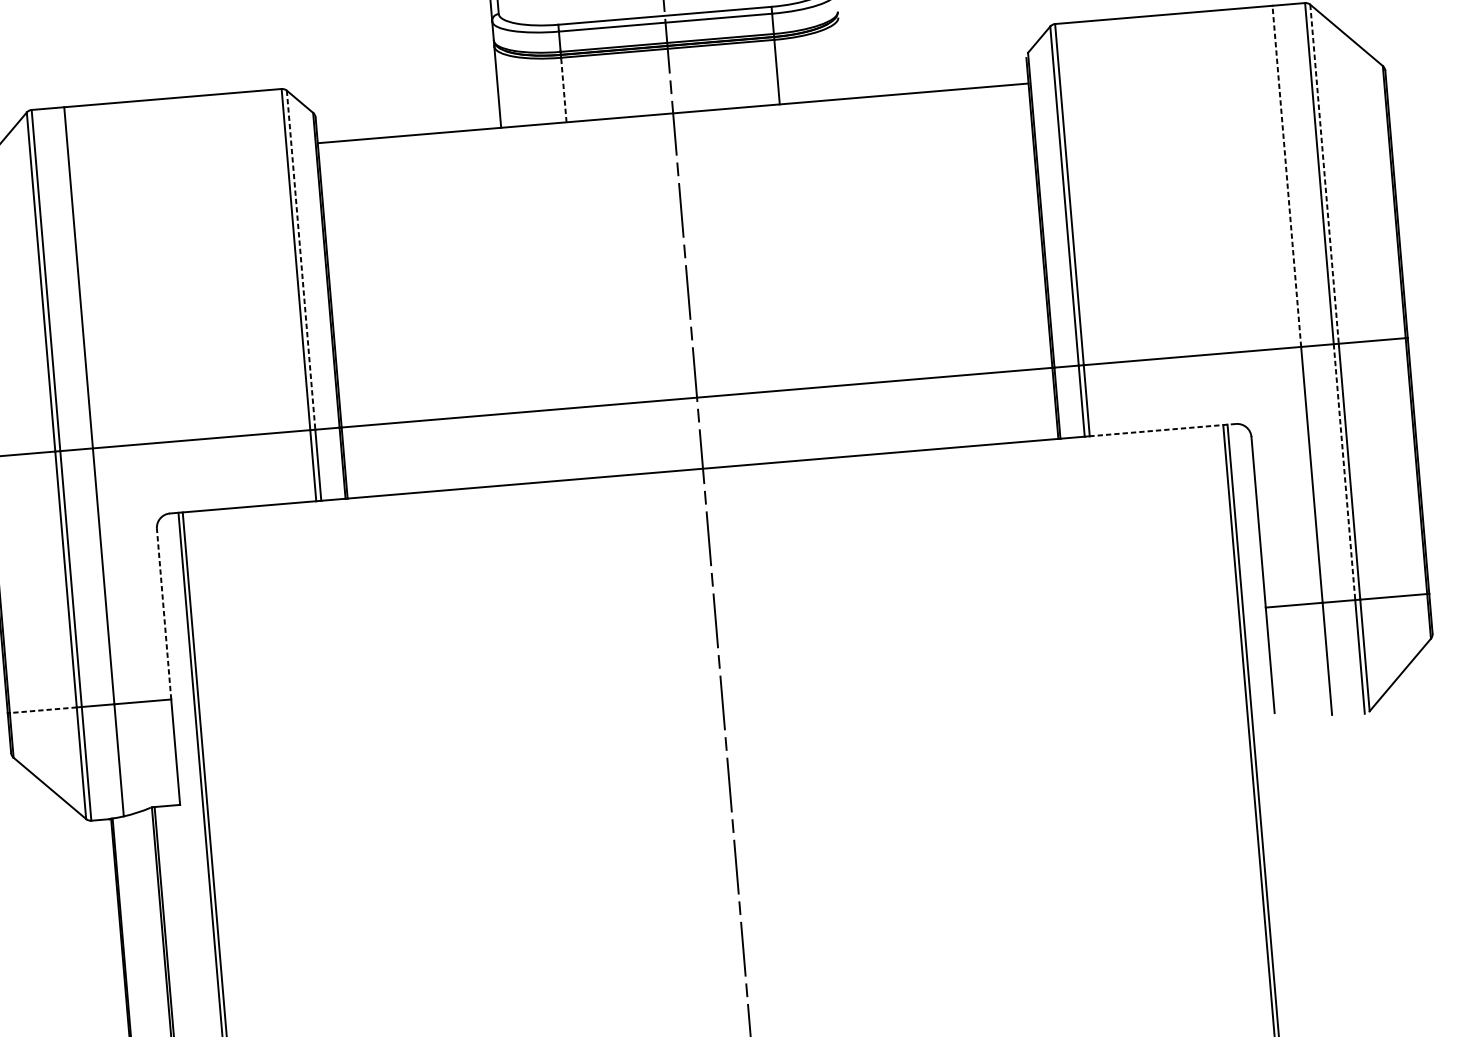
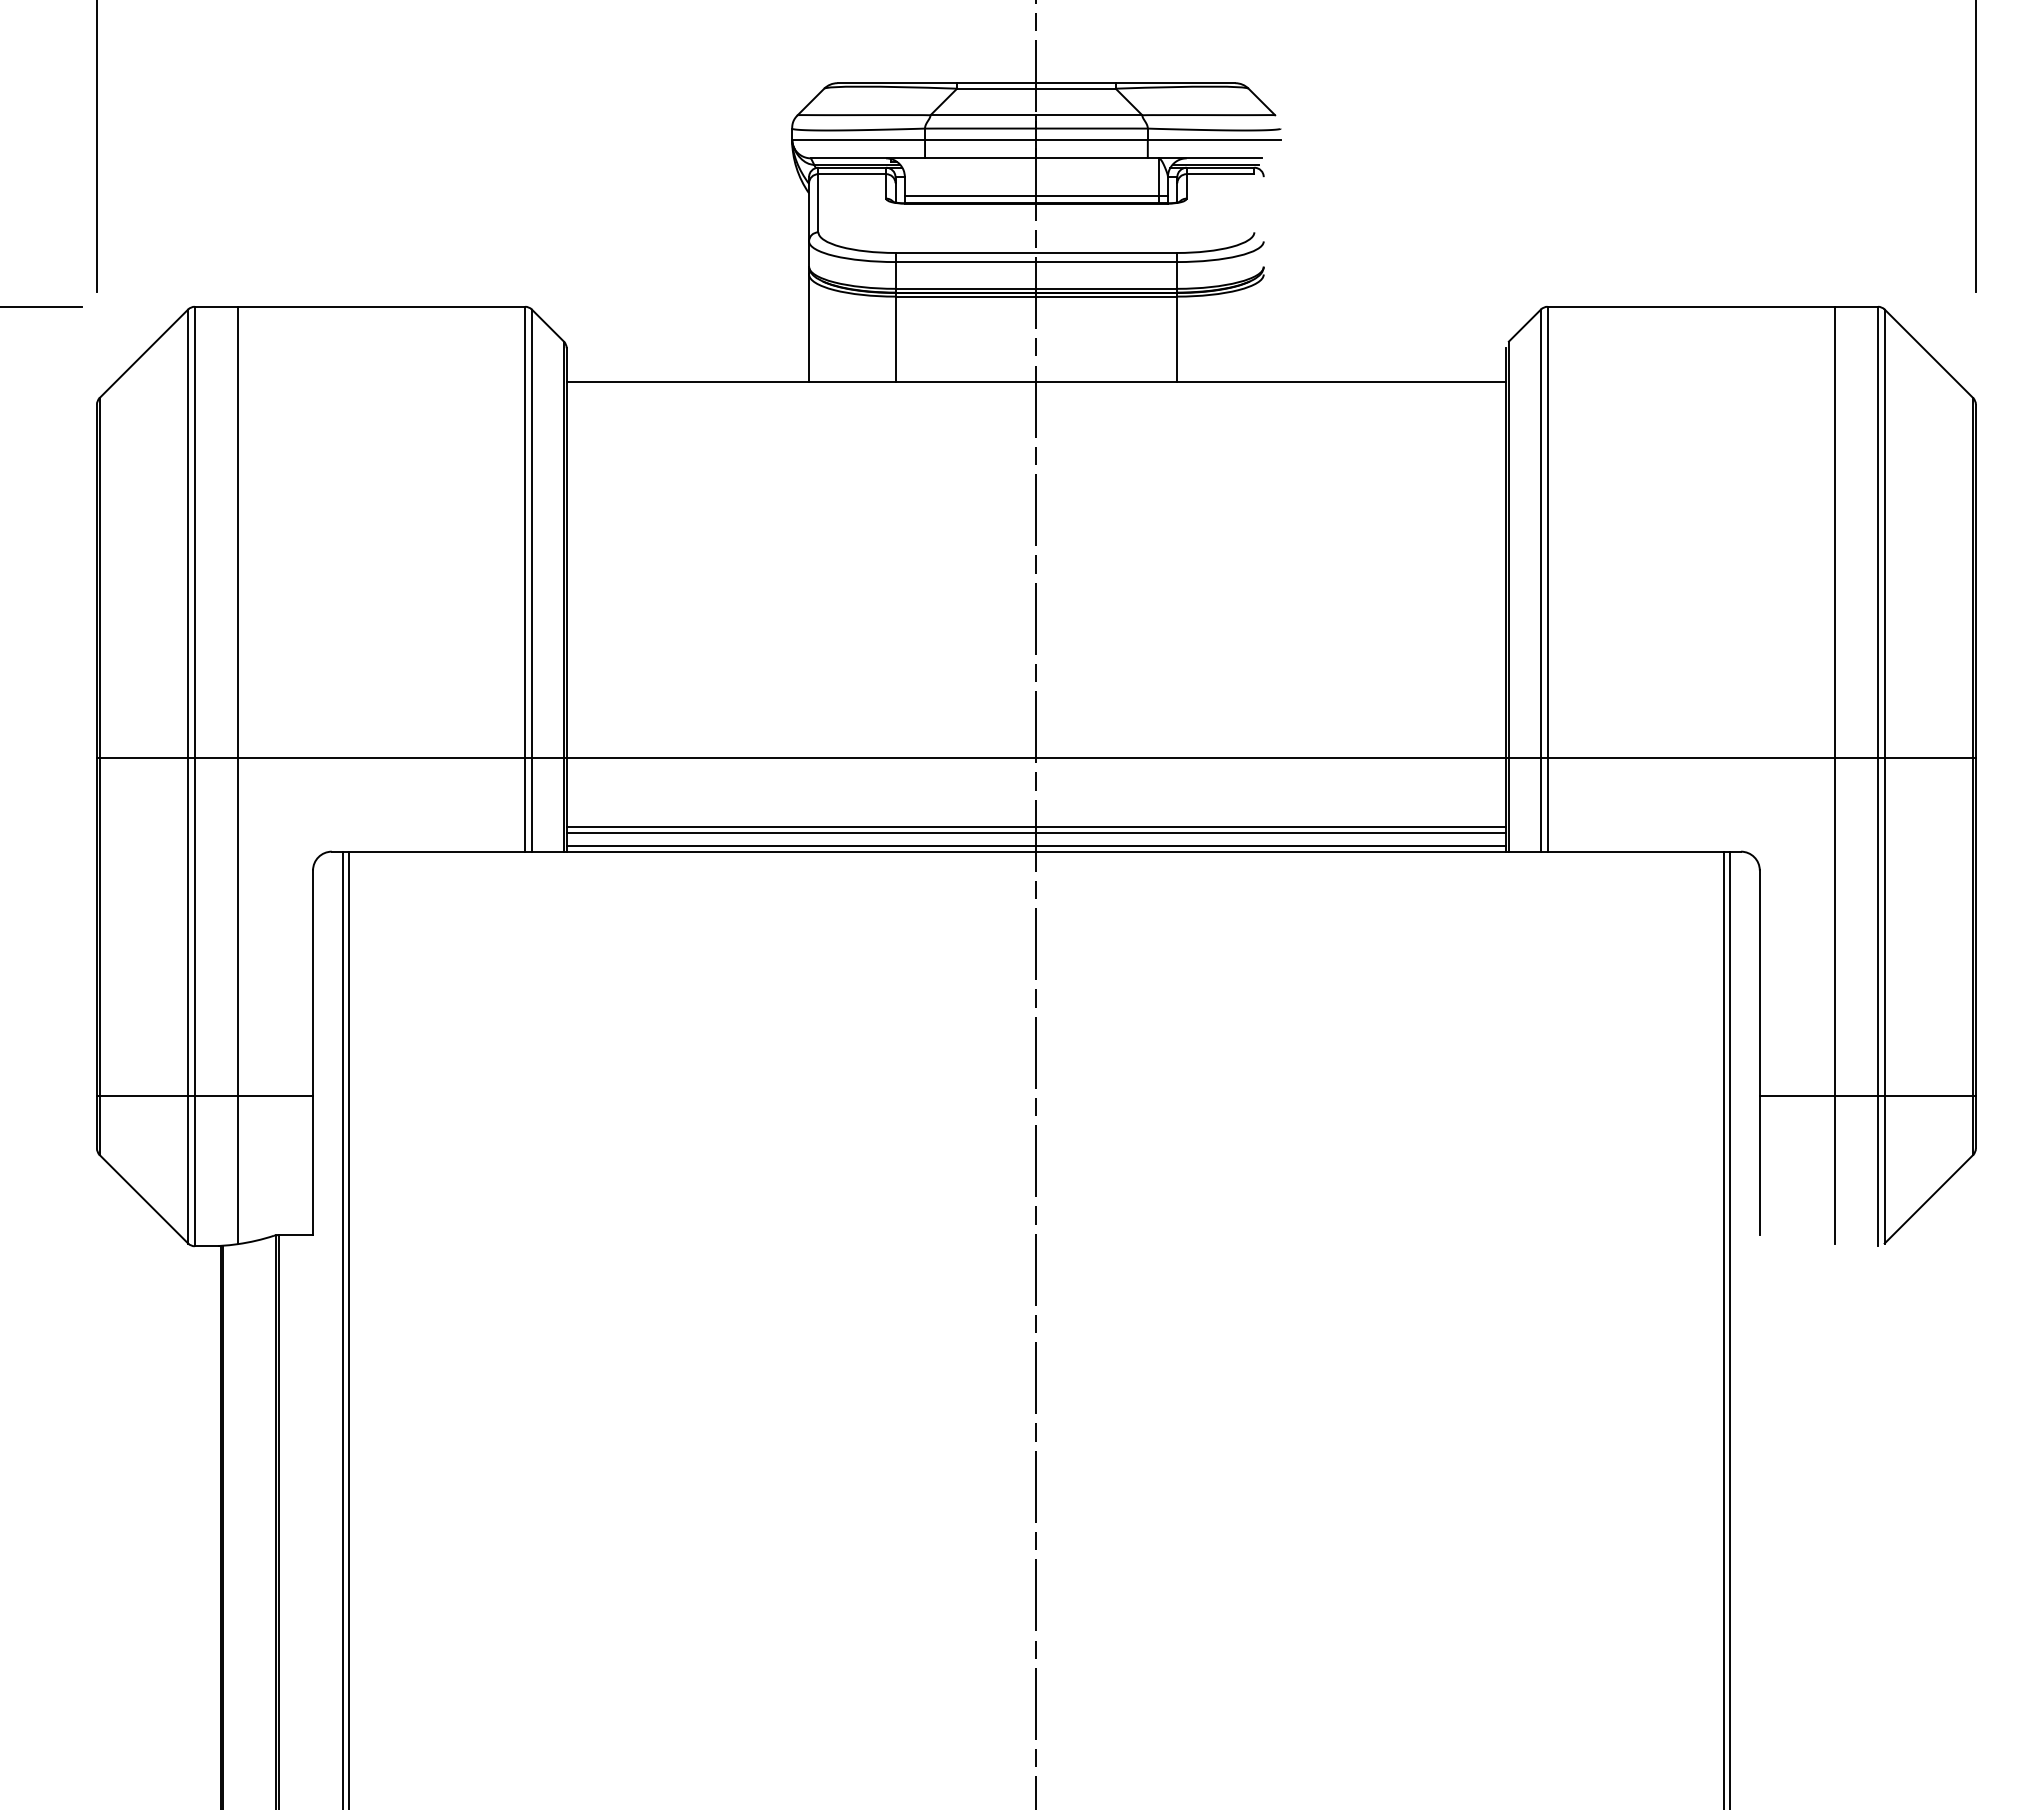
line: (563, 90) -> (895, 339), dashed -> solid
line: (1324, 174) -> (1884, 534), dashed -> solid
line: (1286, 175) -> (1834, 531), dashed -> solid
line: (300, 260) -> (531, 534), dashed -> solid
line: (1163, 429) -> (1644, 851), dashed -> solid
line: (701, 450) -> (1036, 827), added
line: (701, 454) -> (1036, 832), added
line: (702, 464) -> (1036, 846), added
line: (1344, 472) -> (1878, 927), dashed -> solid
line: (164, 614) -> (313, 983), dashed -> solid
line: (42, 709) -> (143, 1095), dashed -> solid

